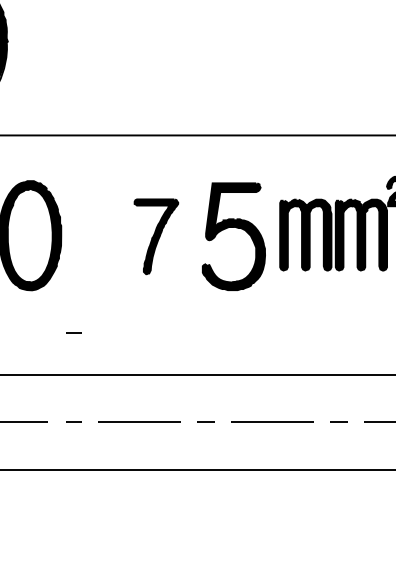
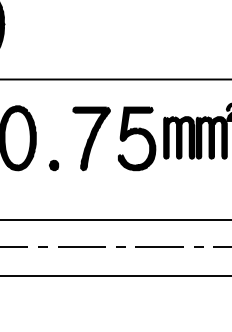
part: (156, 236) -> (91, 138), size x1.43
part: (93, 282) -> (54, 165), added
line: (72, 331) -> (42, 194), removed

